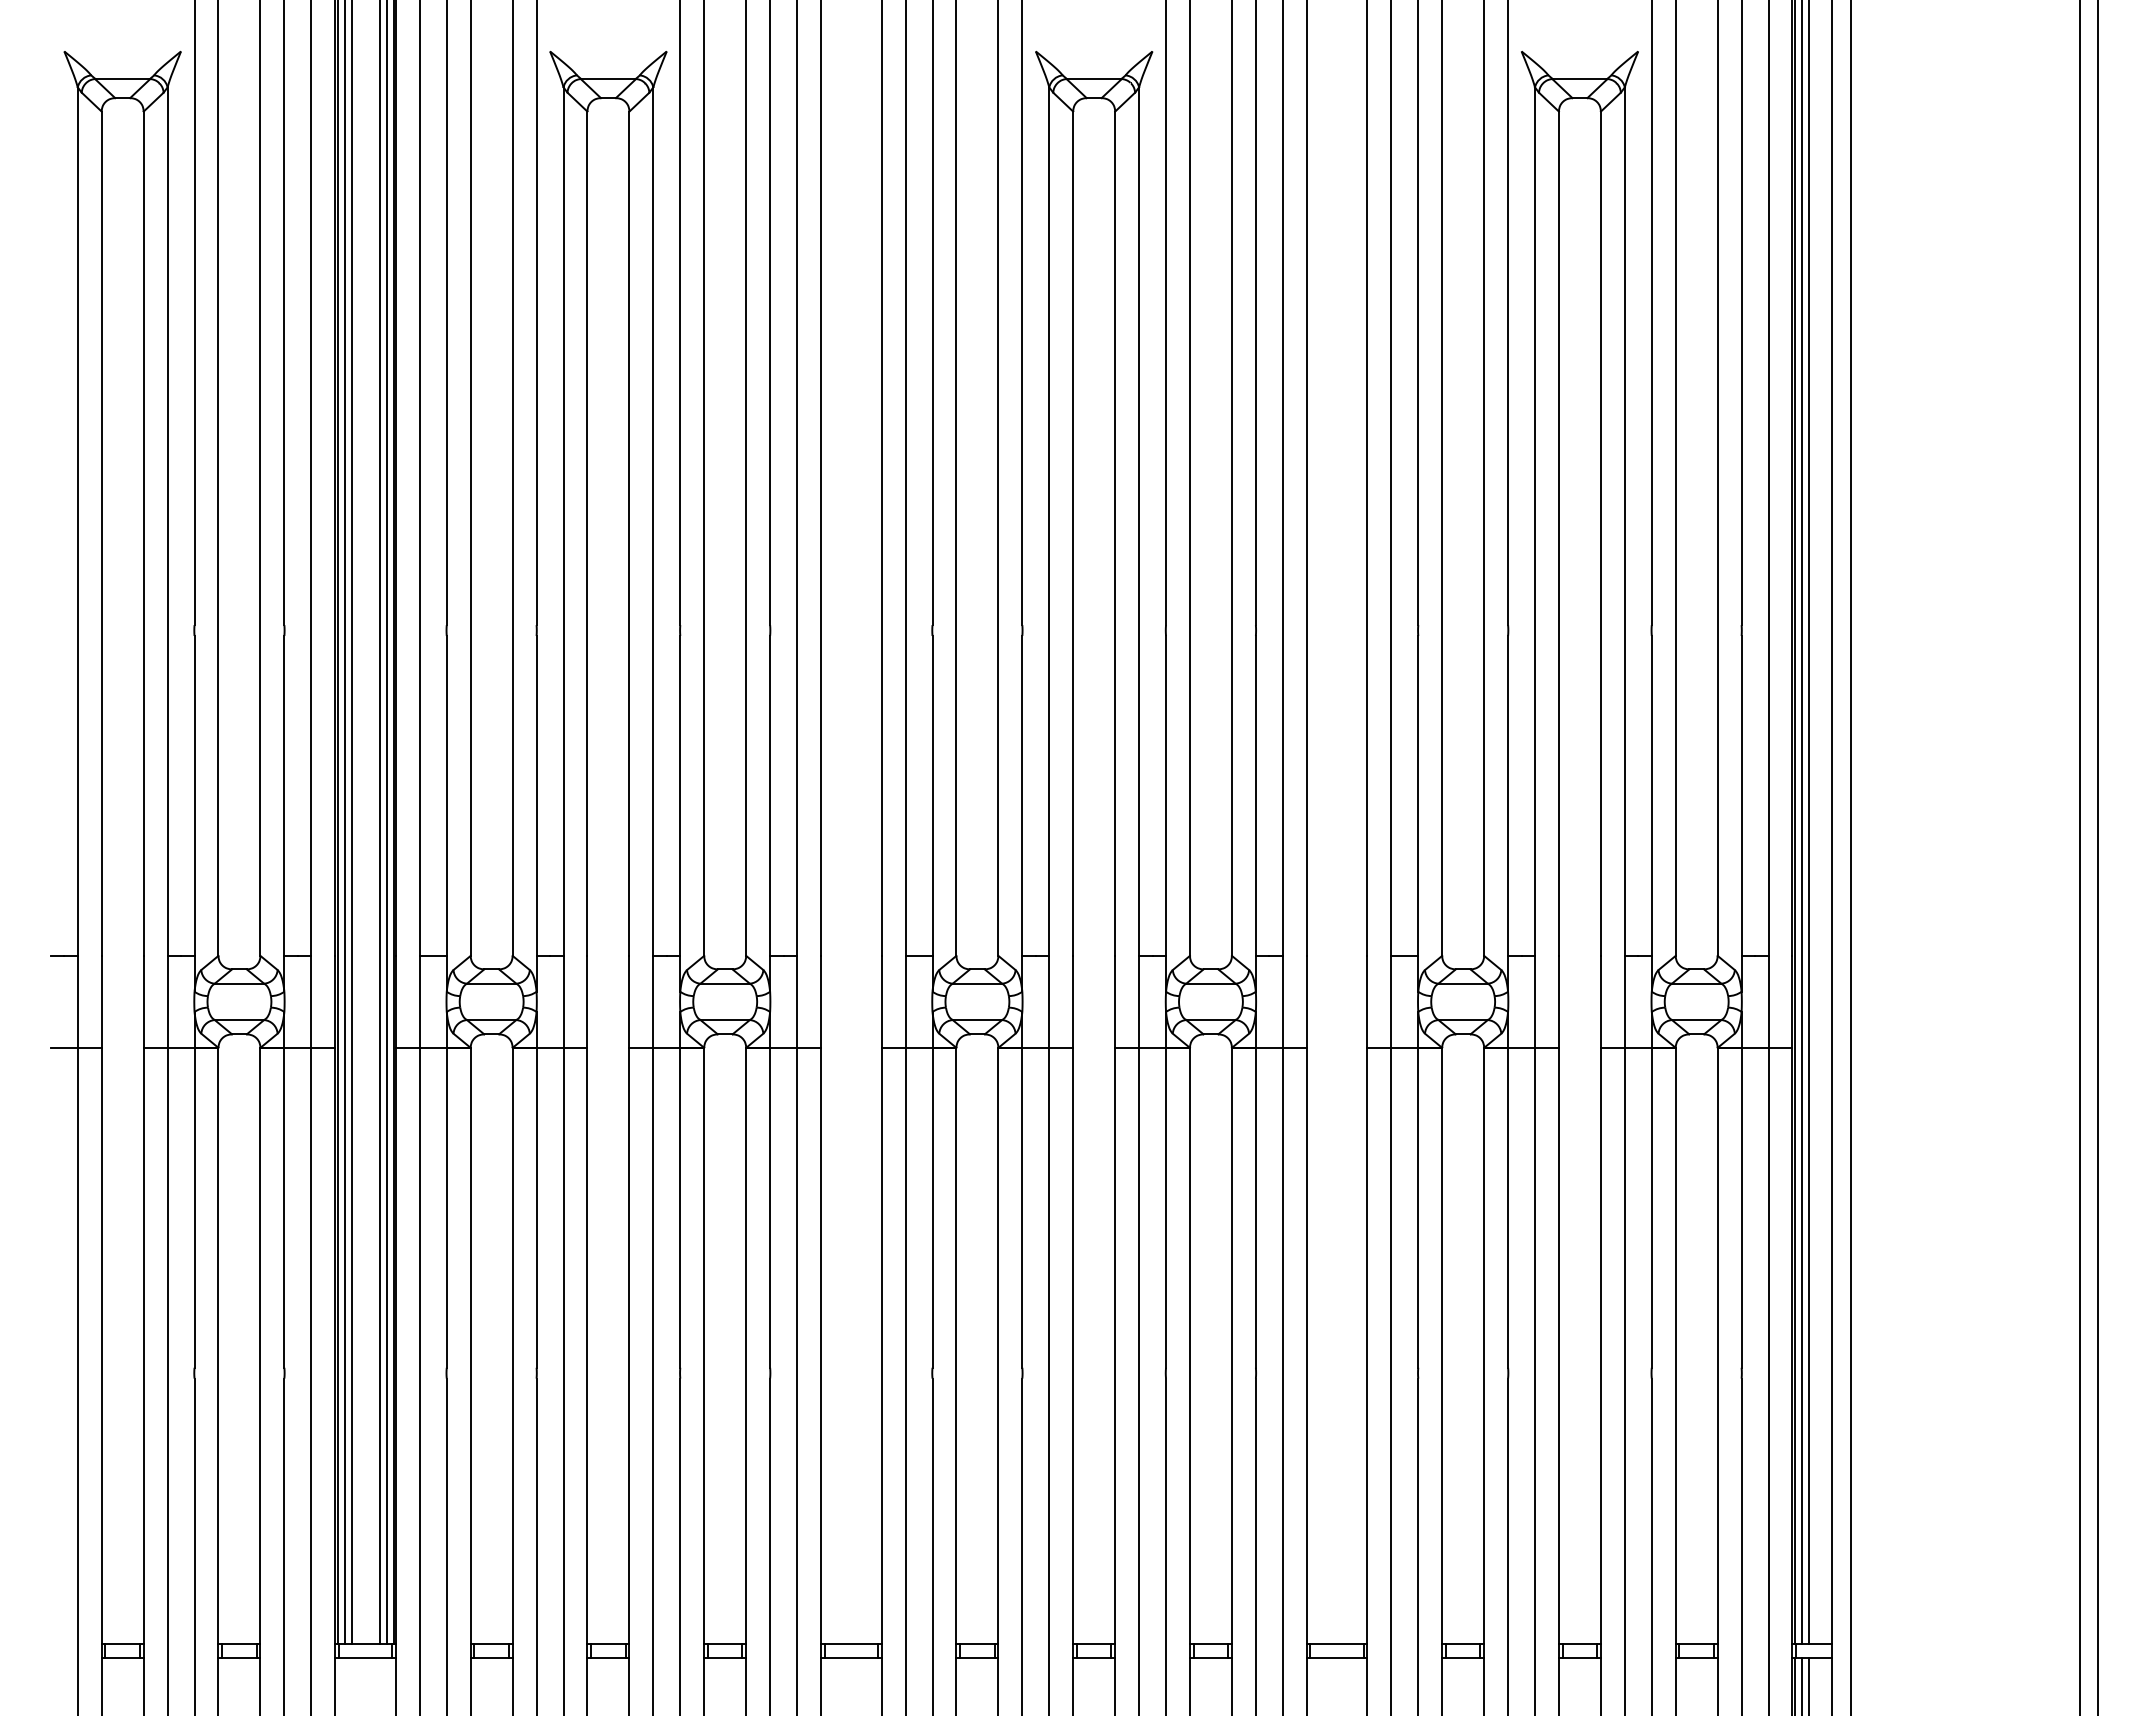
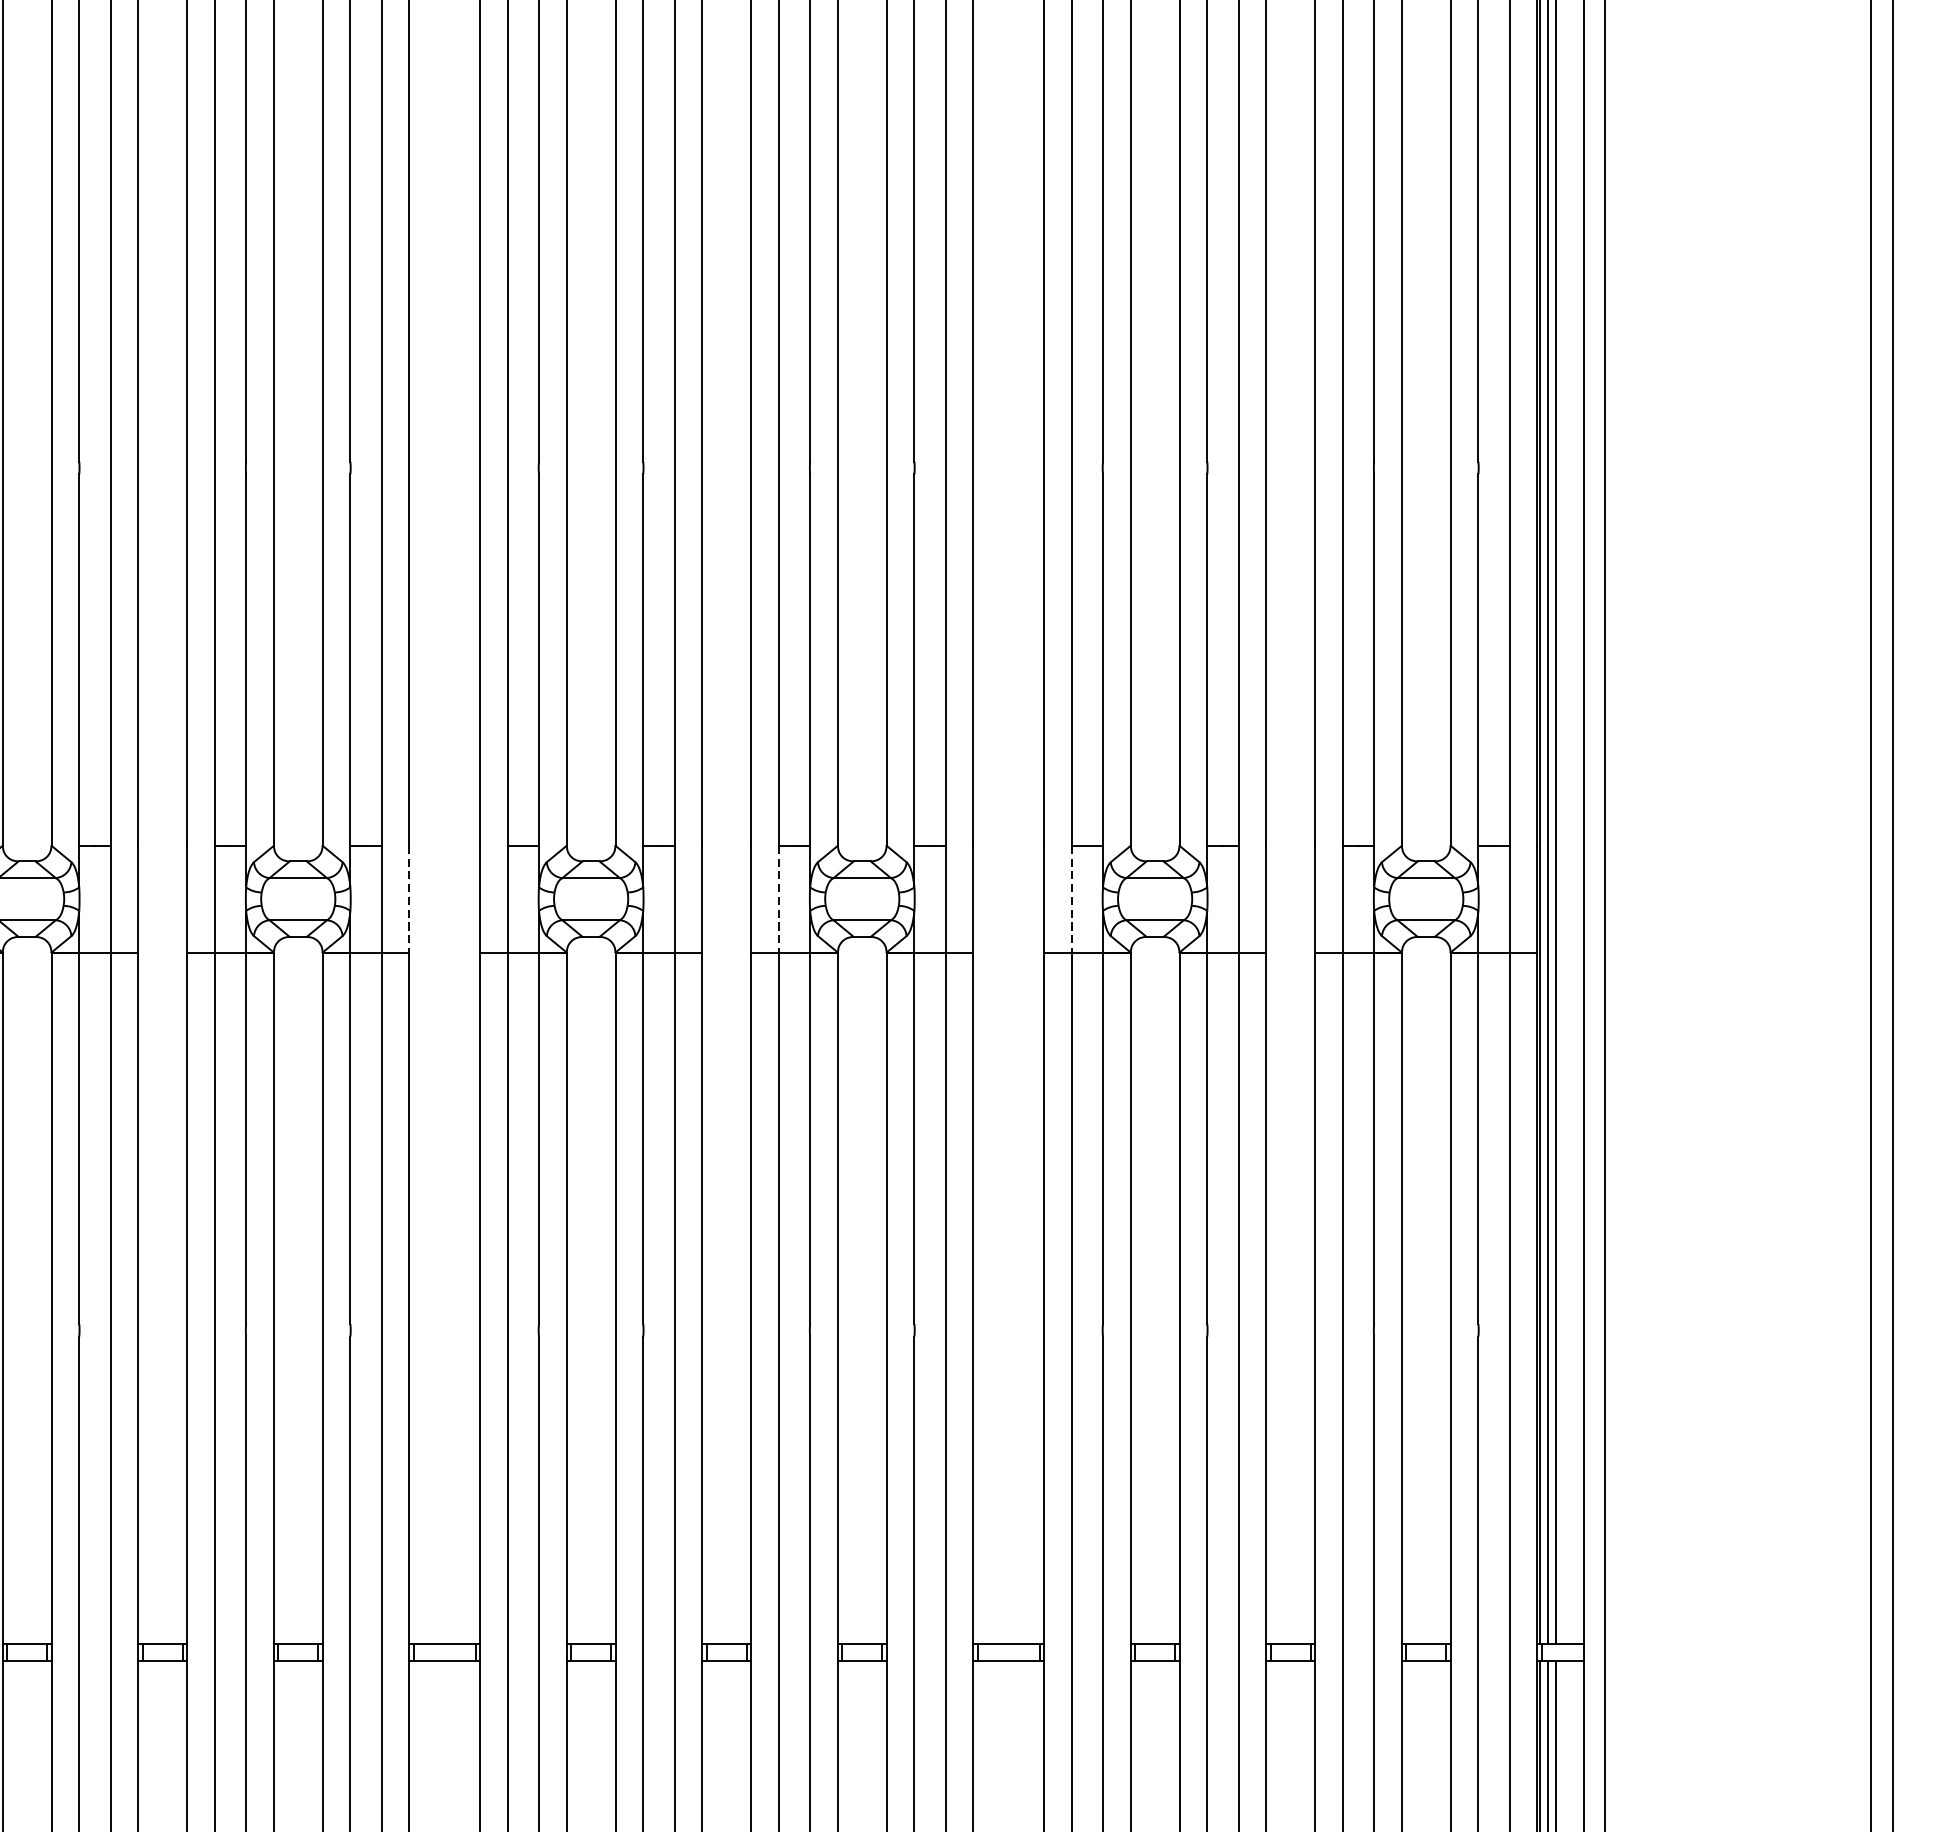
line: (820, 1001) -> (408, 898), solid -> dashed
line: (1139, 1001) -> (779, 898), solid -> dashed
line: (1391, 1001) -> (1071, 898), solid -> dashed

